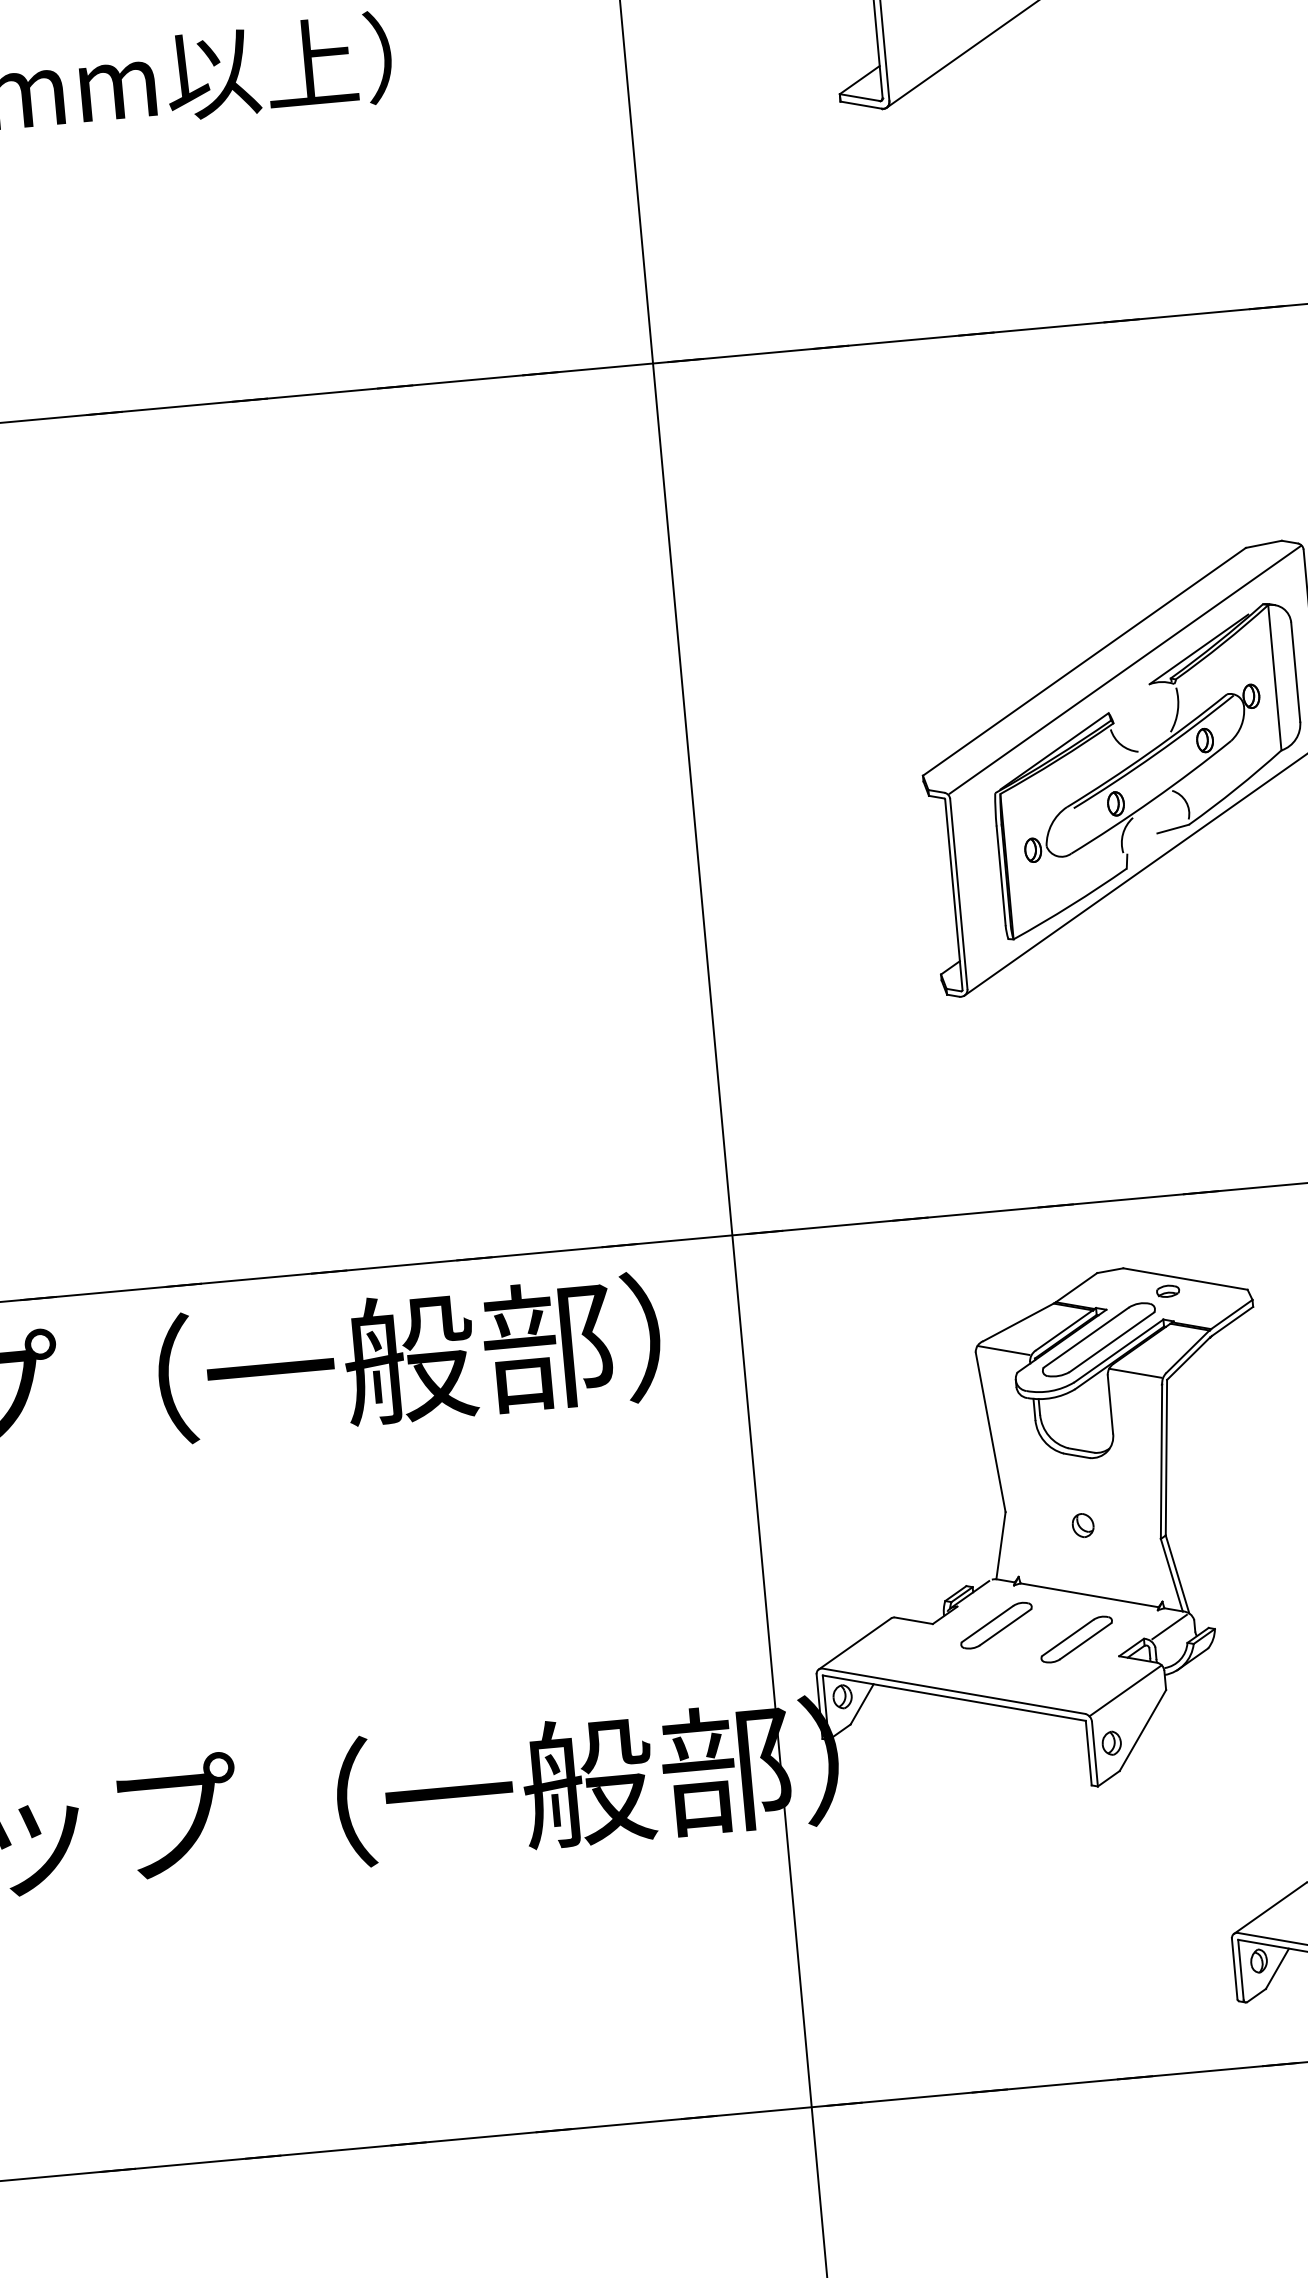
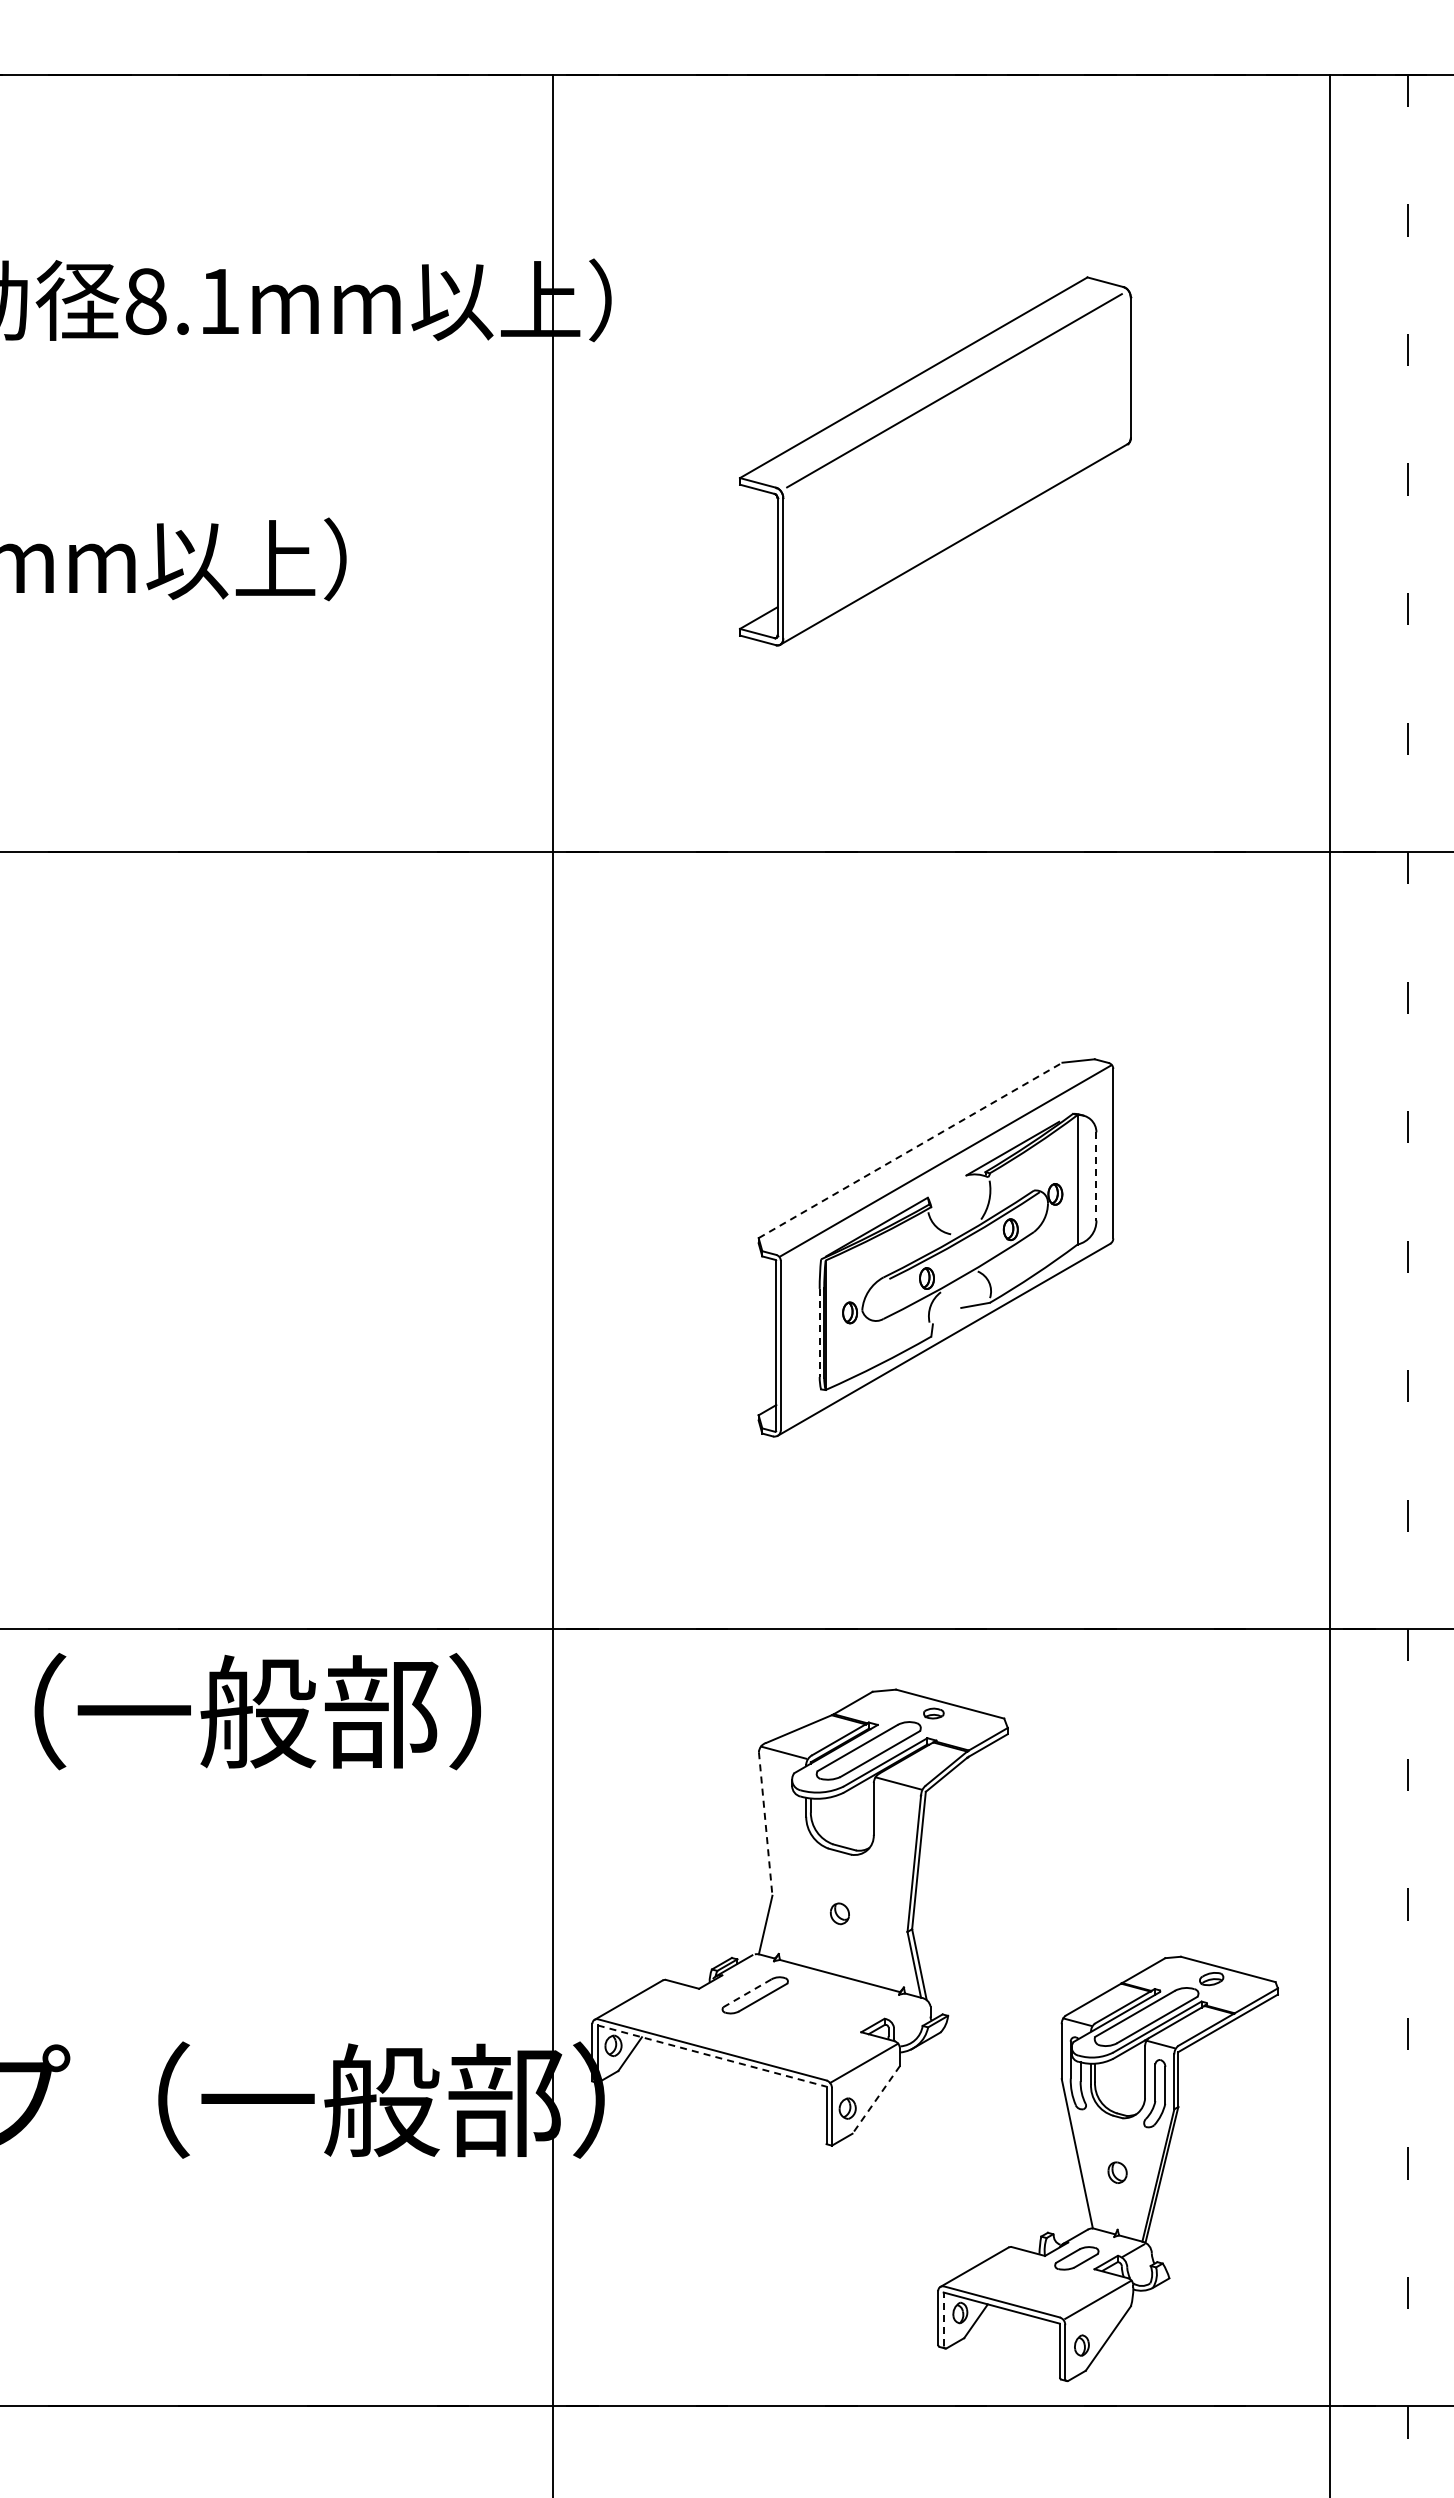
line: (1084, 661) -> (910, 1150), solid -> dashed
line: (1295, 673) -> (1096, 1177), solid -> dashed
line: (1000, 876) -> (819, 1333), solid -> dashed
line: (990, 1432) -> (765, 1824), solid -> dashed
line: (987, 1624) -> (747, 1993), solid -> dashed
line: (1169, 1627) -> (908, 2010), removed
part: (1076, 1640) -> (824, 2014), removed
line: (954, 1698) -> (712, 2056), solid -> dashed
line: (1142, 1731) -> (875, 2100), solid -> dashed
line: (1240, 1970) -> (943, 2319), solid -> dashed

